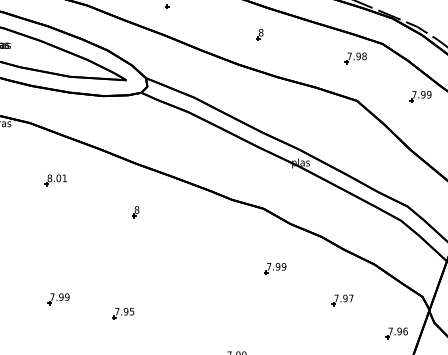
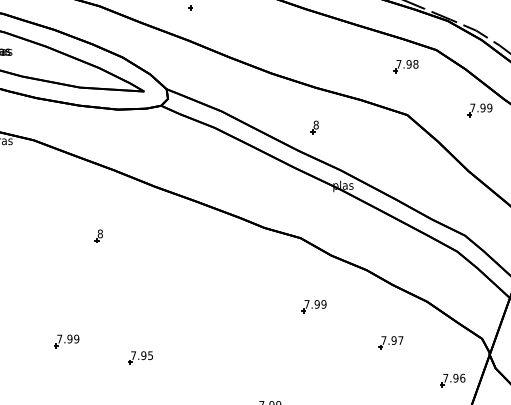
part: (259, 34) -> (314, 127), moved
part: (55, 180) -> (63, 205), removed
part: (135, 212) -> (98, 236), moved

